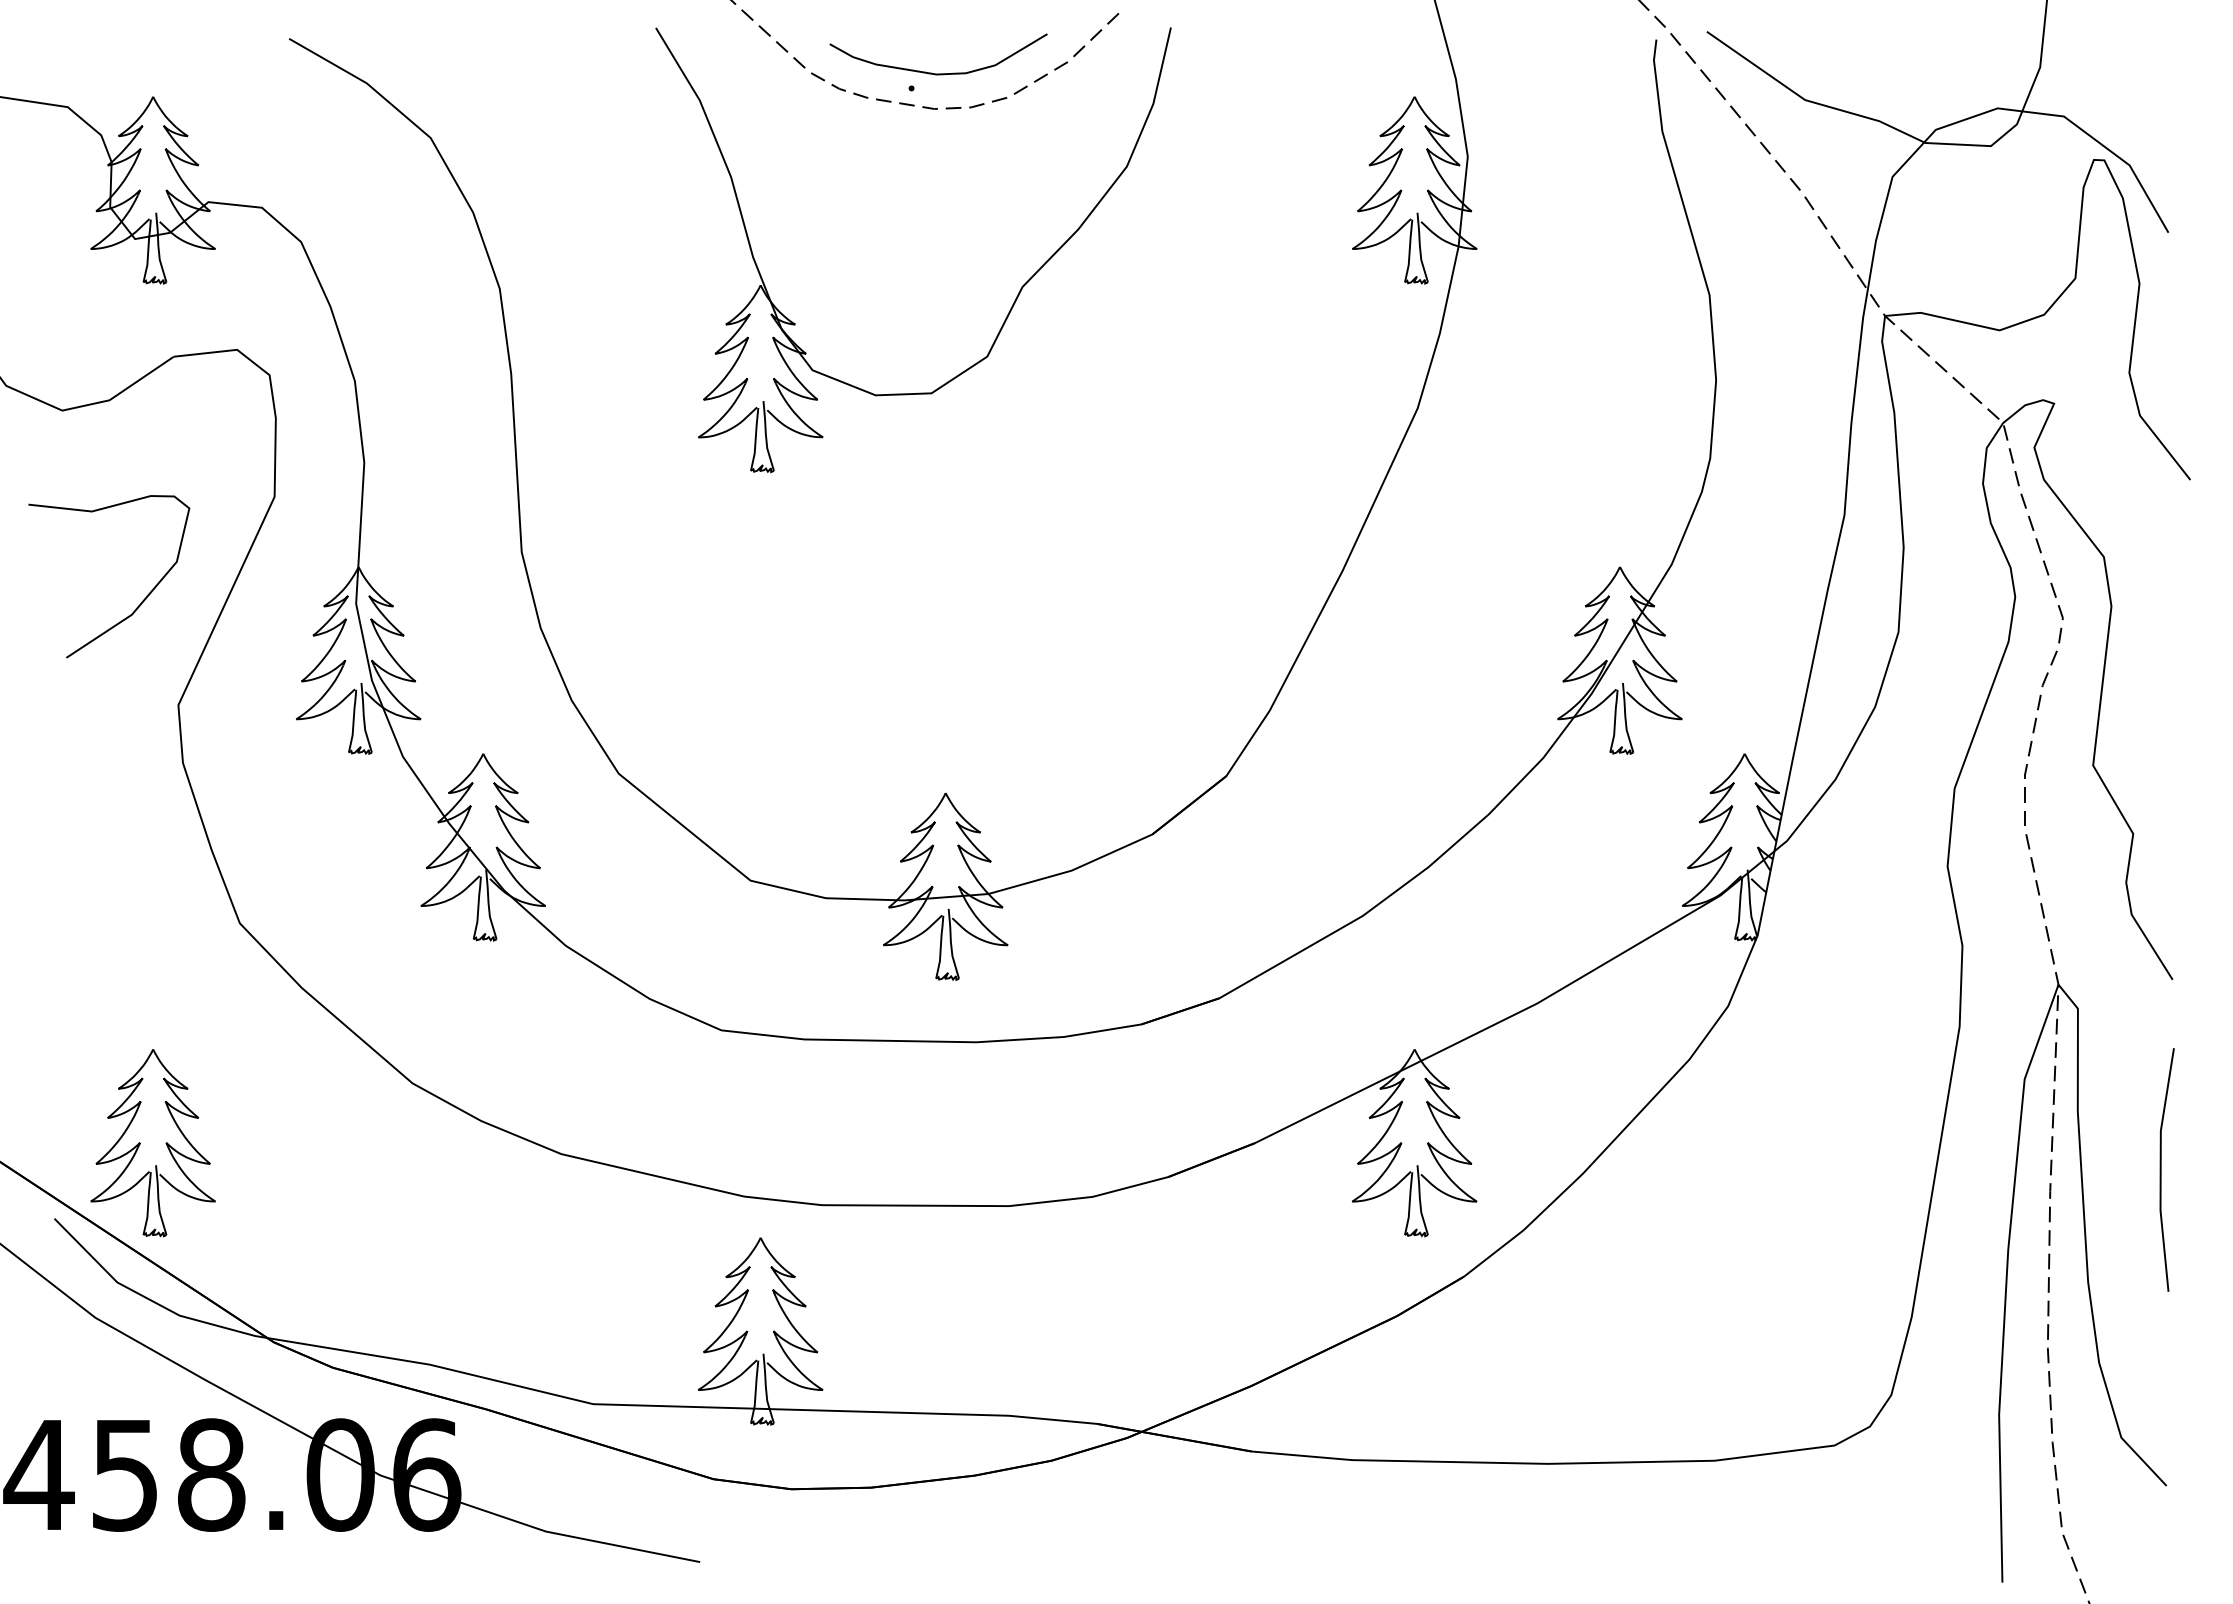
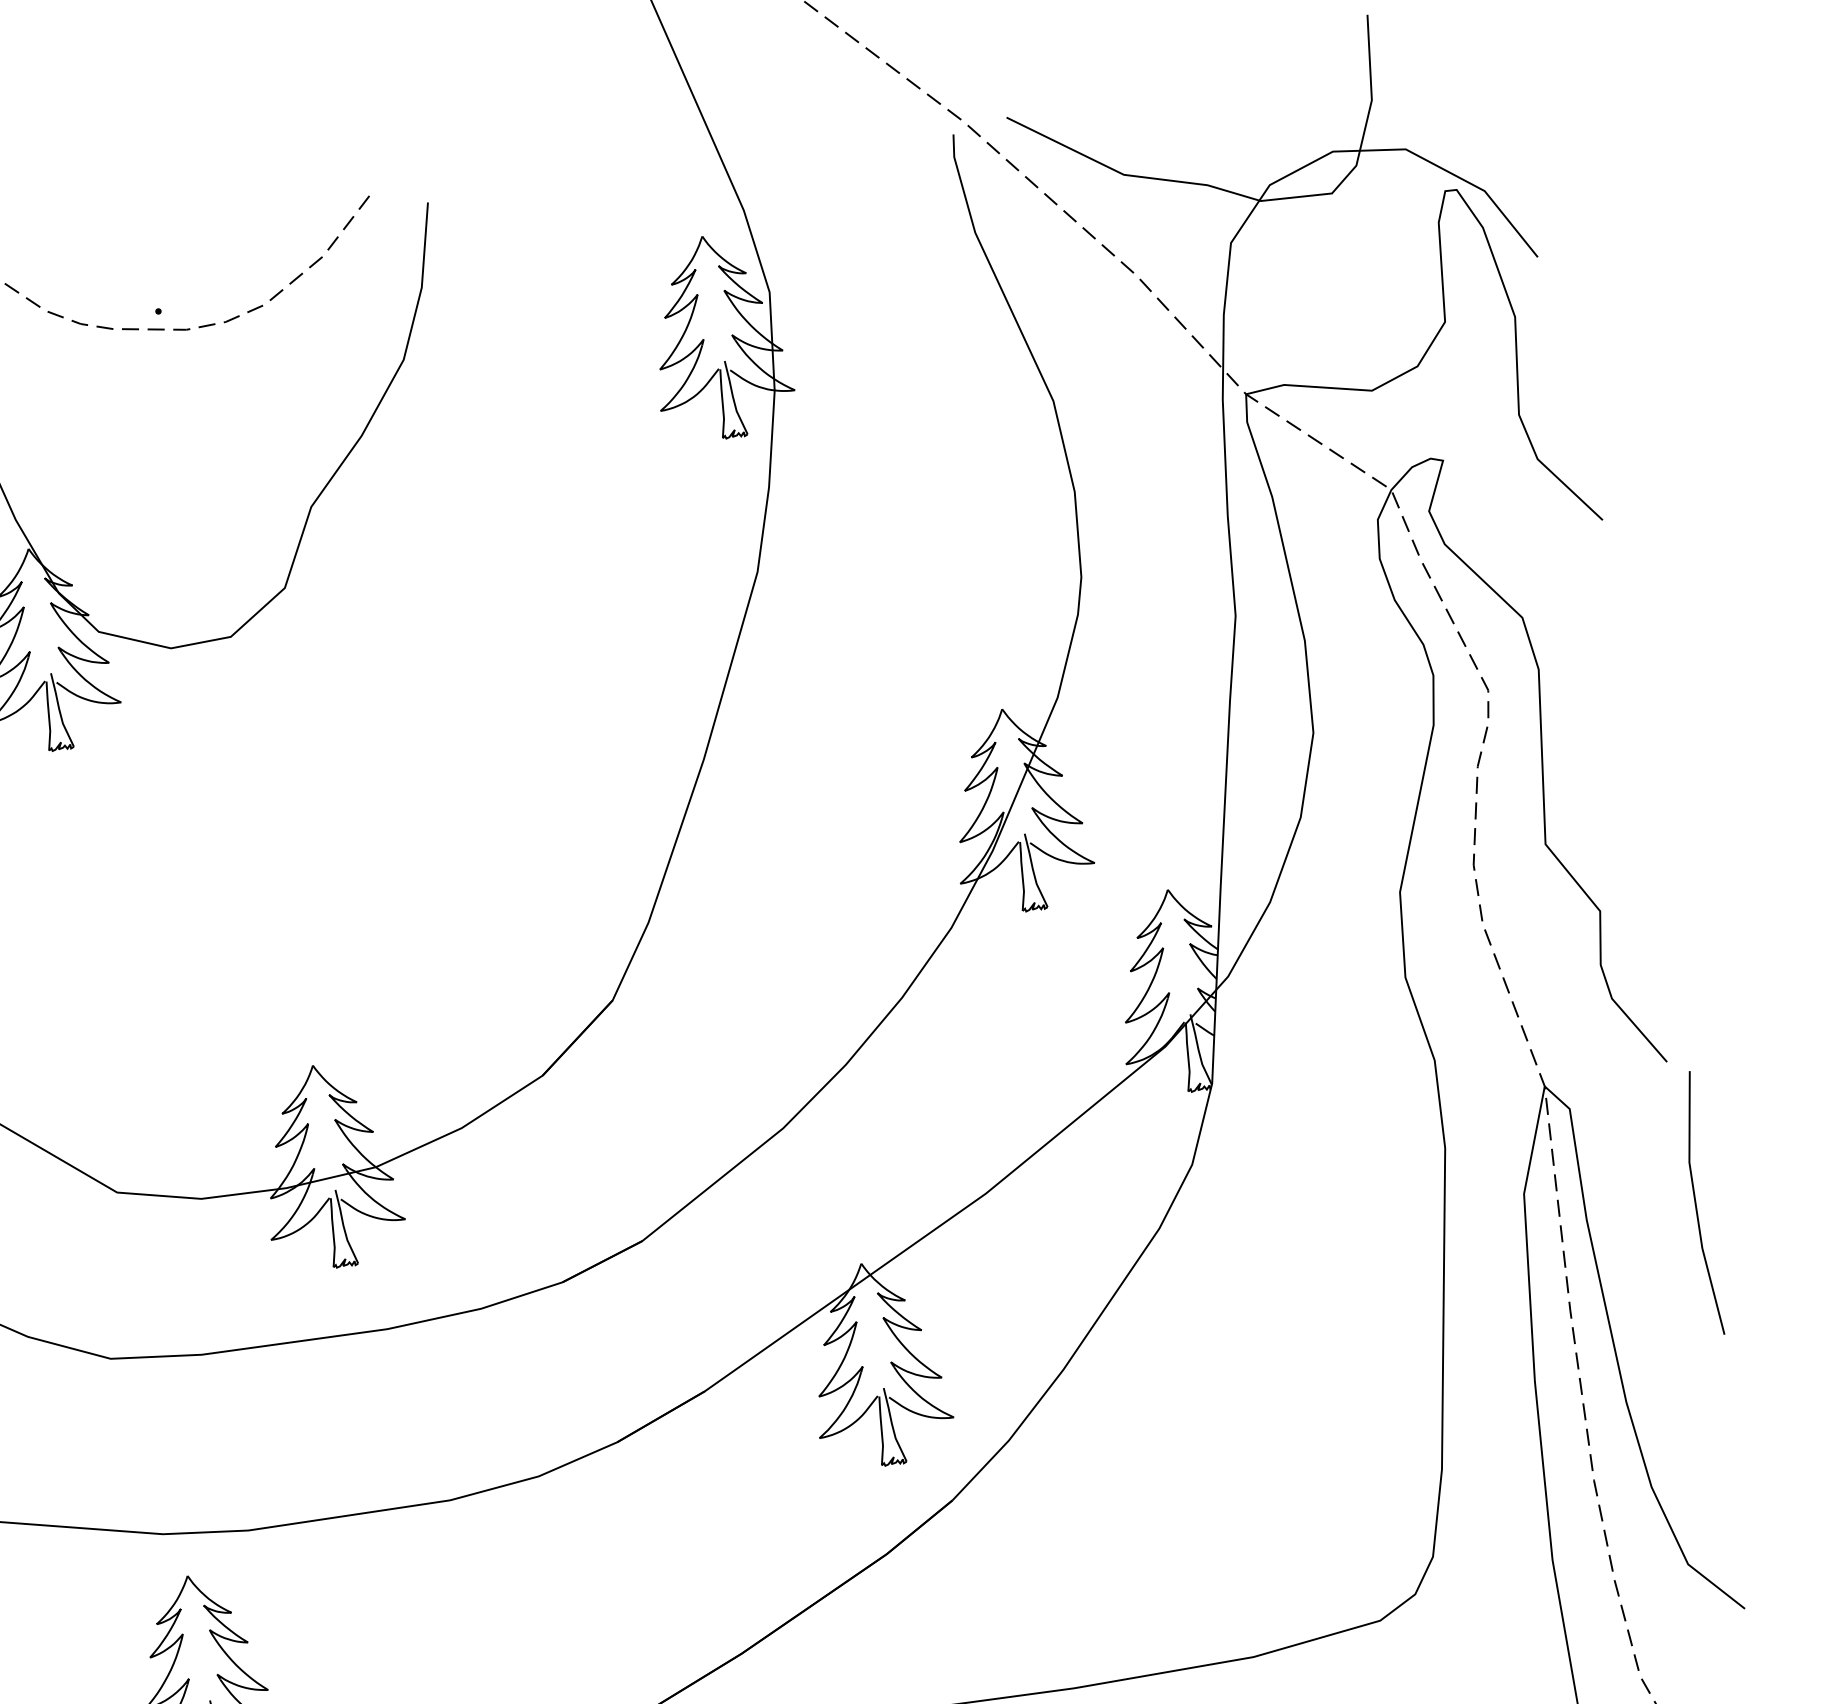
curve: (938, 73) -> (185, 290), removed
line: (2161, 1169) -> (1696, 1204), moved

